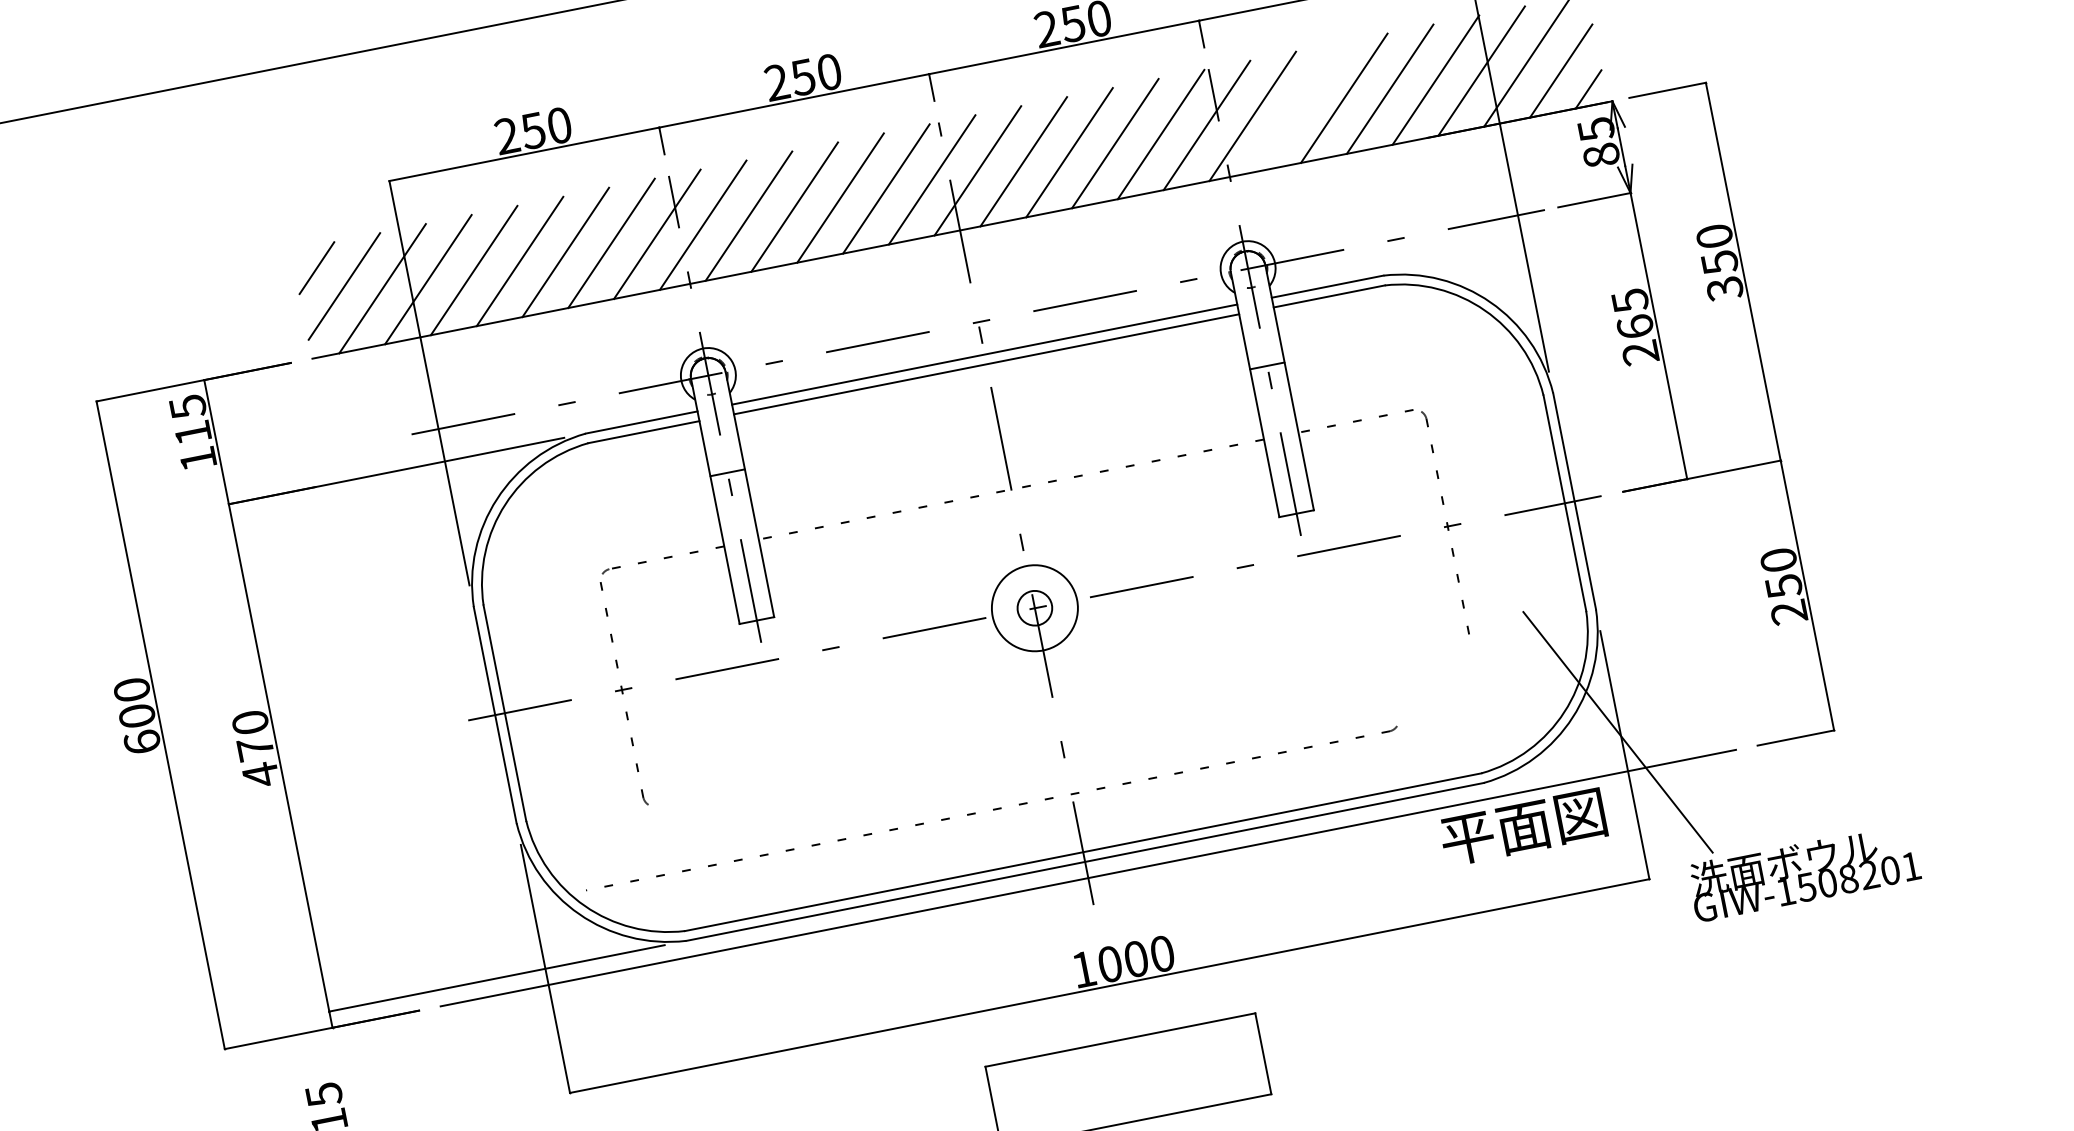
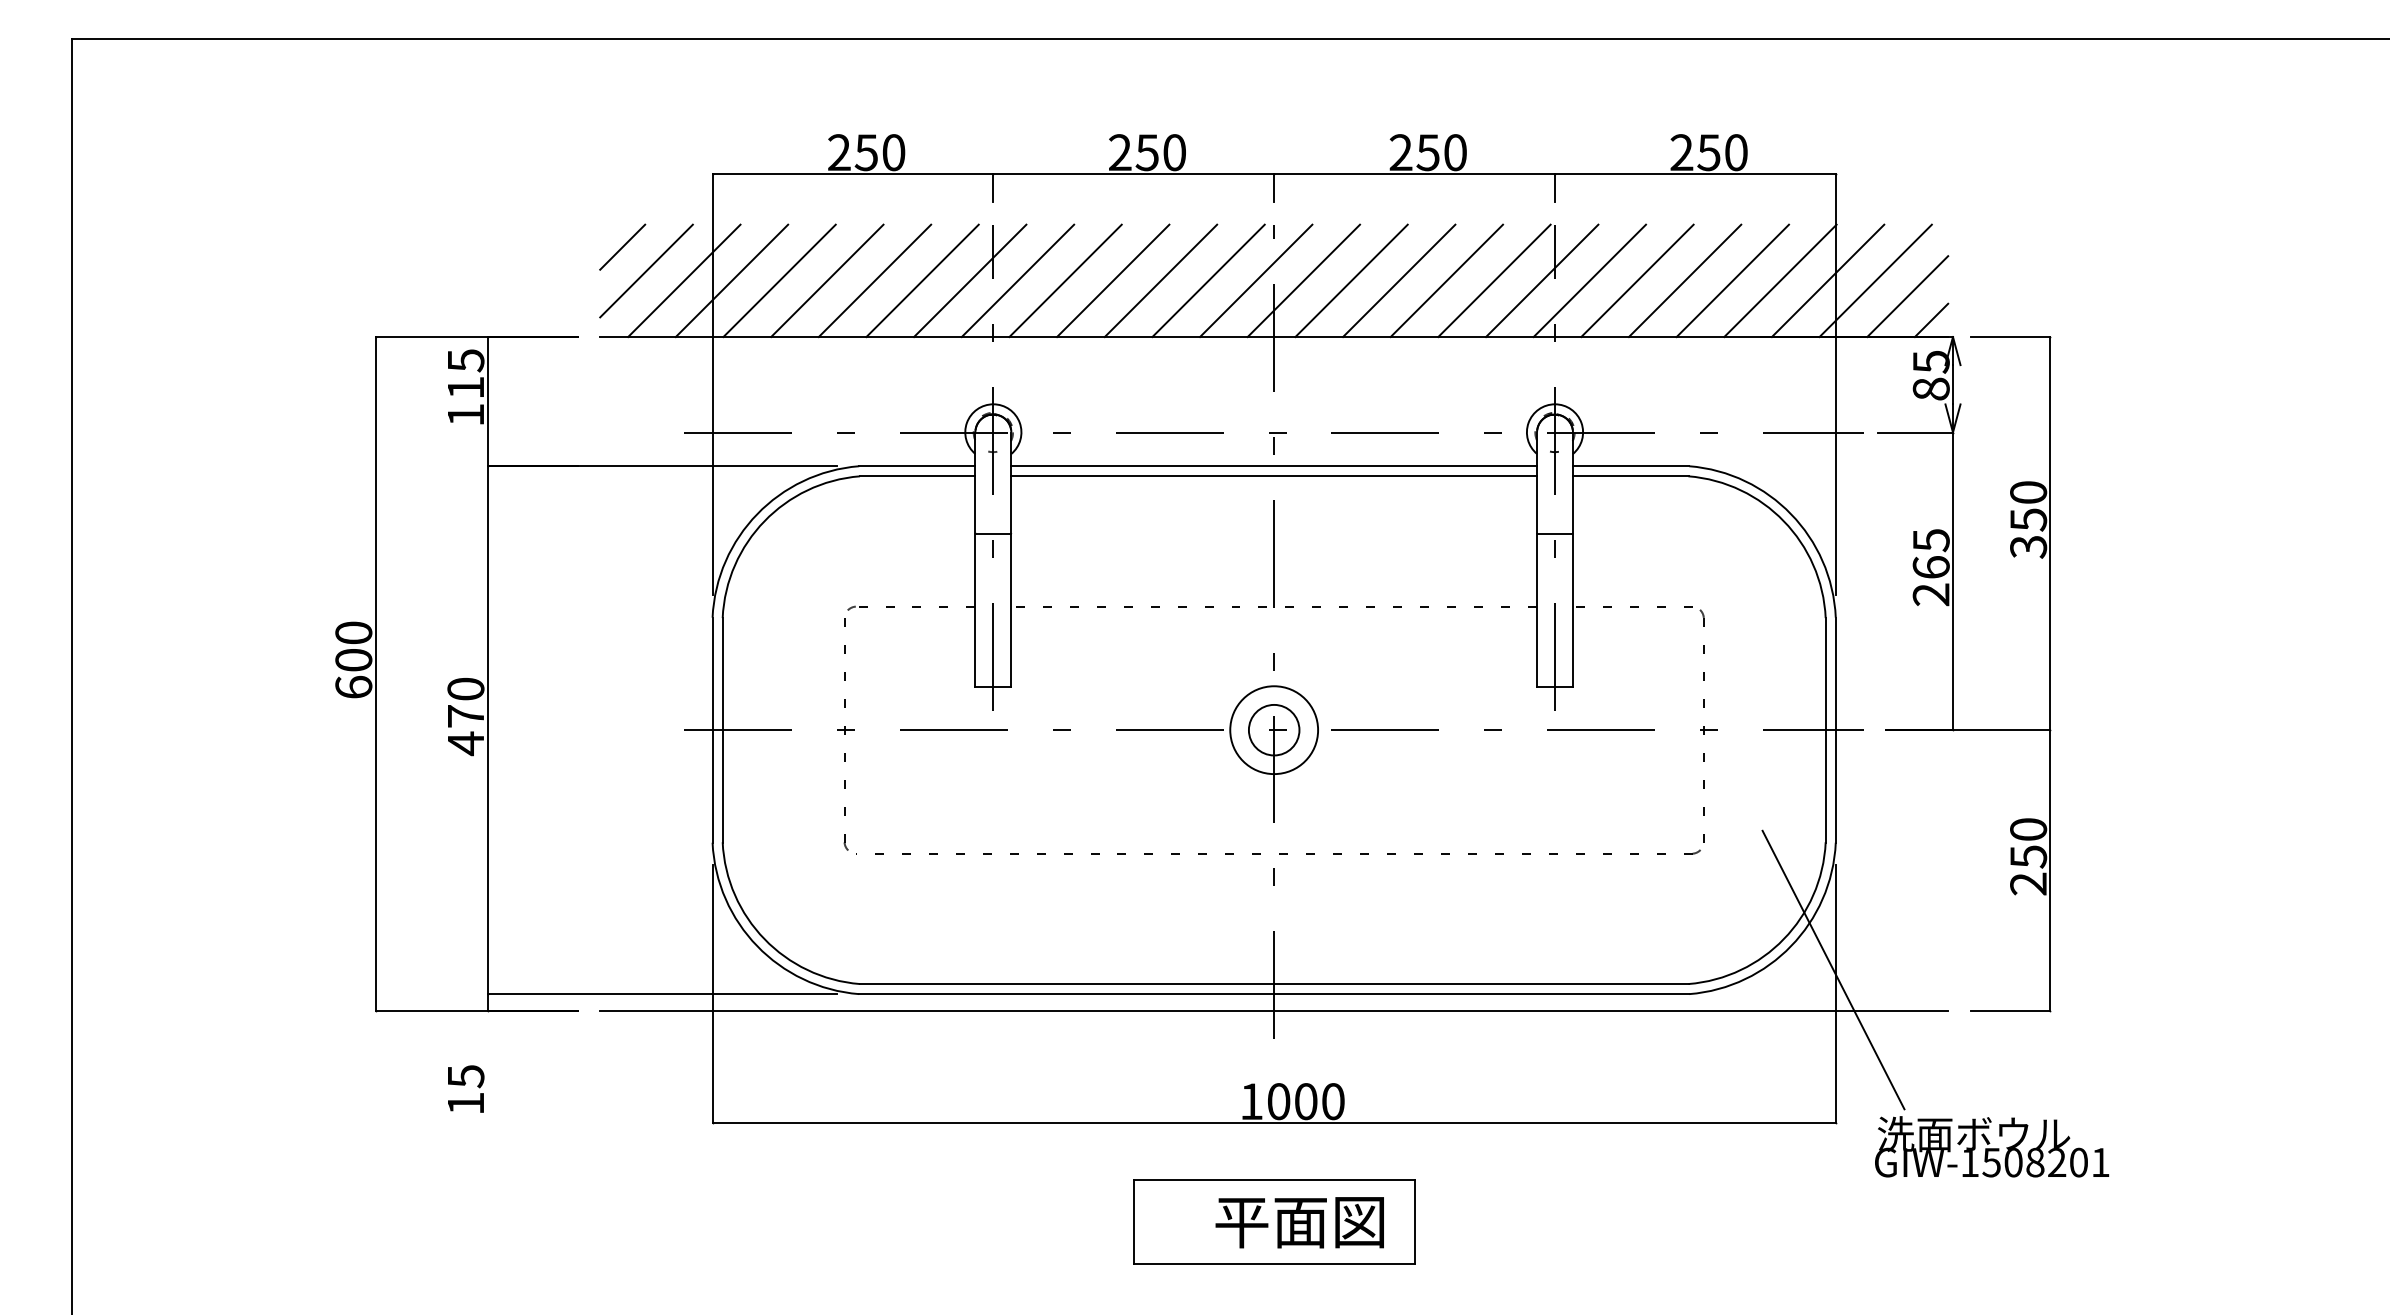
line: (1298, 107) -> (1637, 280), added
circle: (1034, 607) -> (1273, 729), size x1.43
part: (991, 807) -> (1278, 851), moved
text: (1523, 827) -> (1299, 1222), moved

